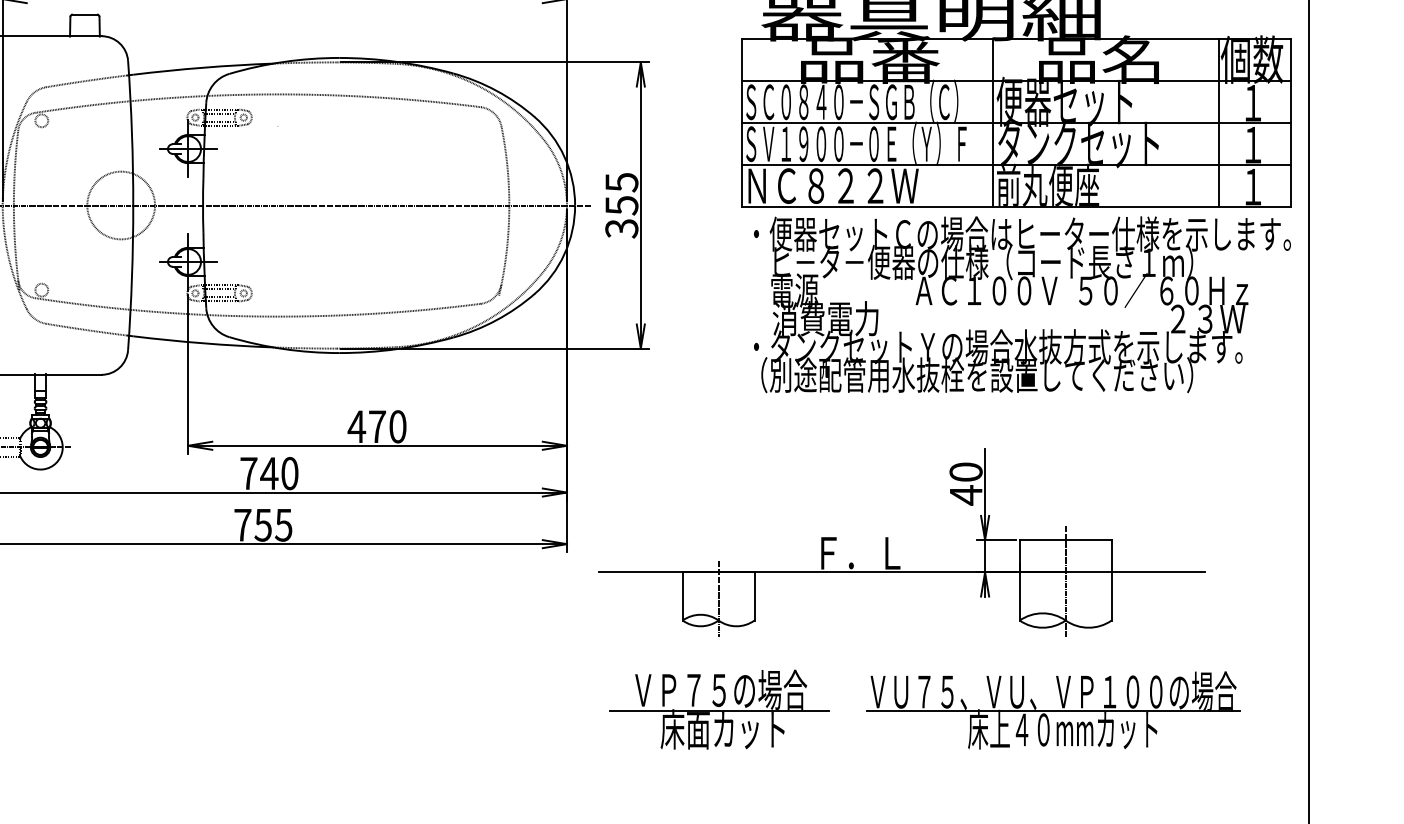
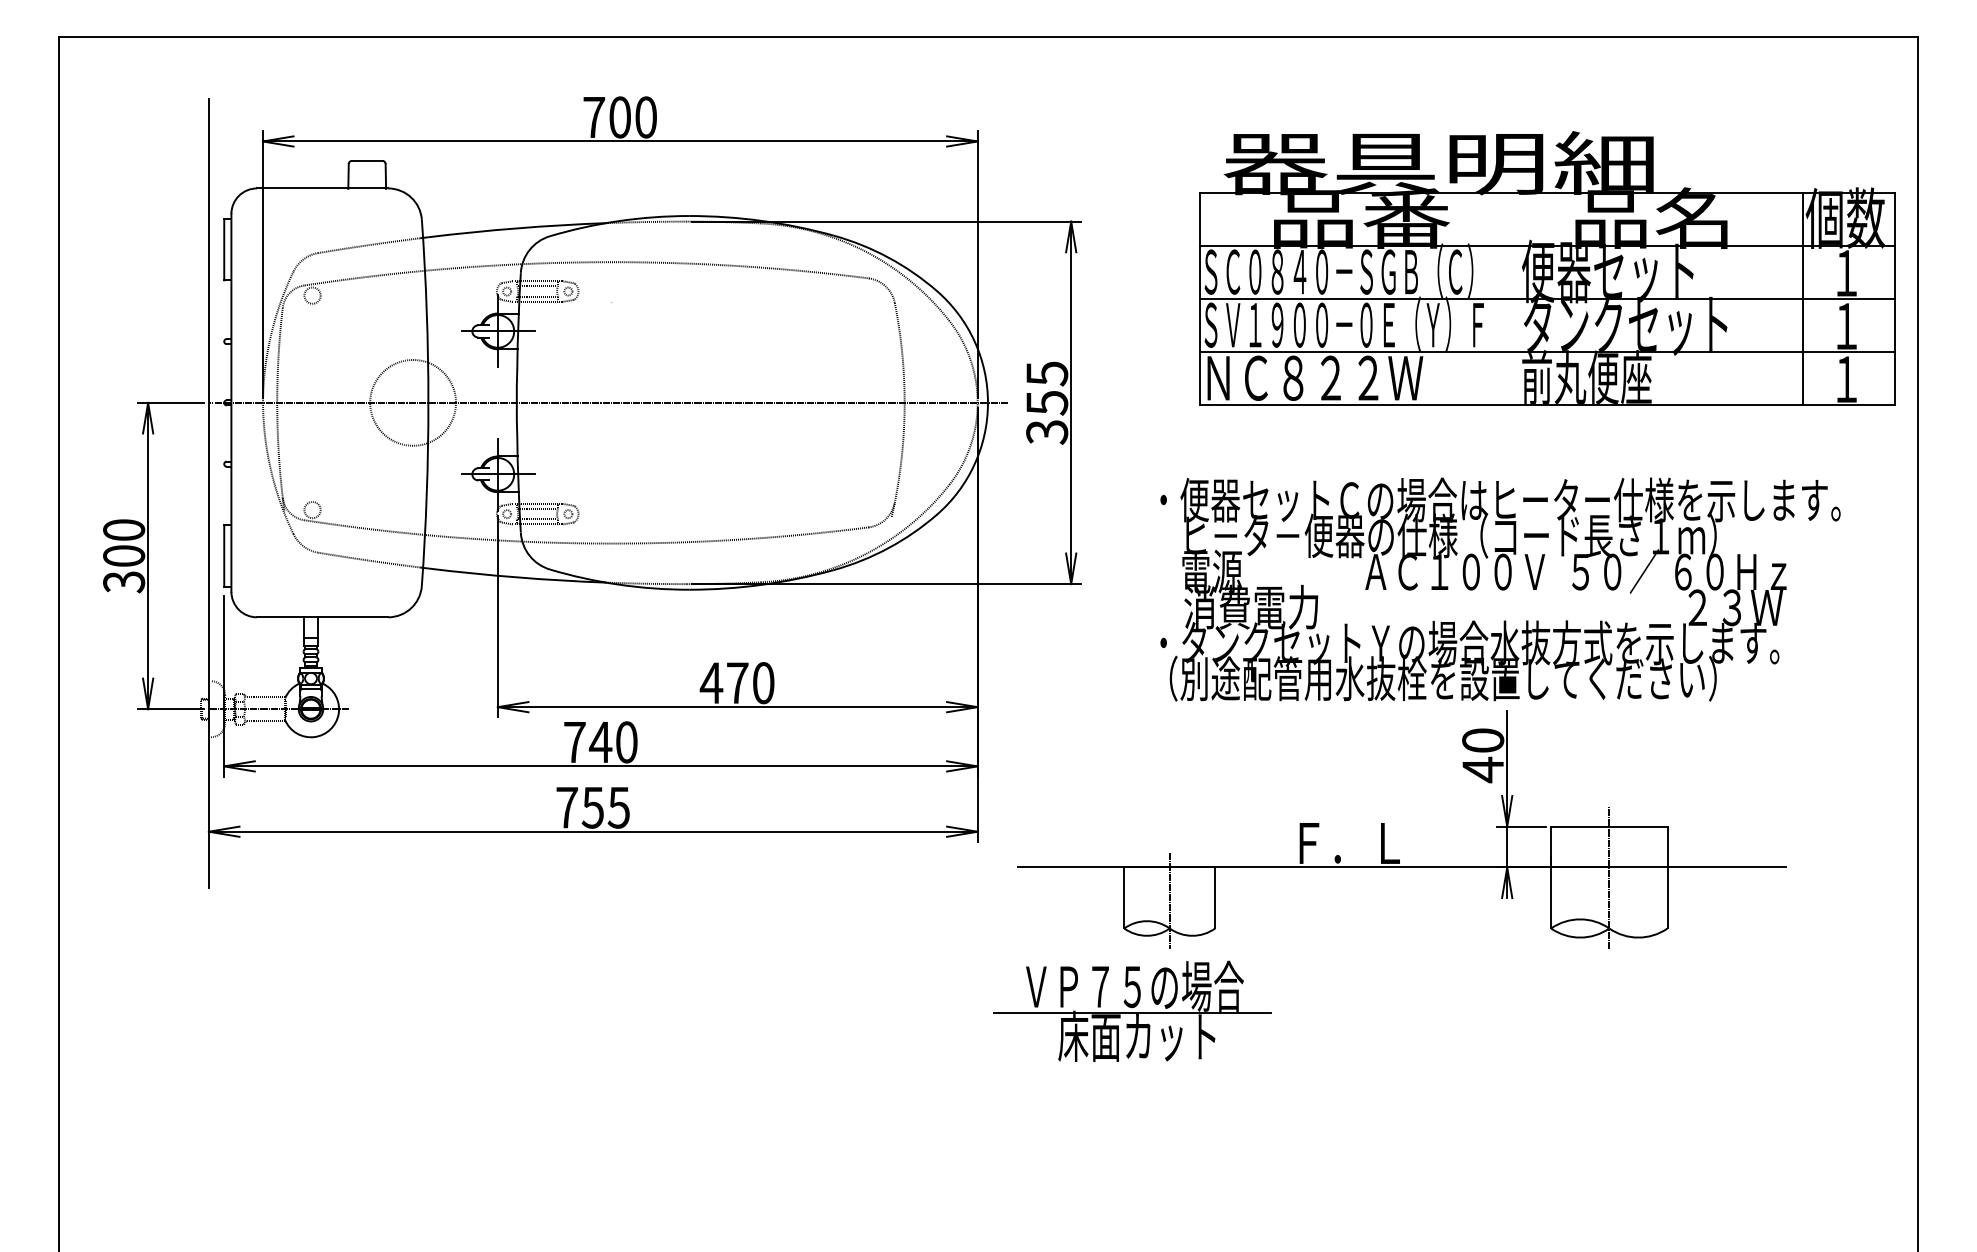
line: (993, 123) -> (1517, 298), removed
text: (1022, 304) -> (1500, 589), moved
part: (719, 708) -> (1132, 1010), moved
part: (1053, 709) -> (1593, 1041), removed

